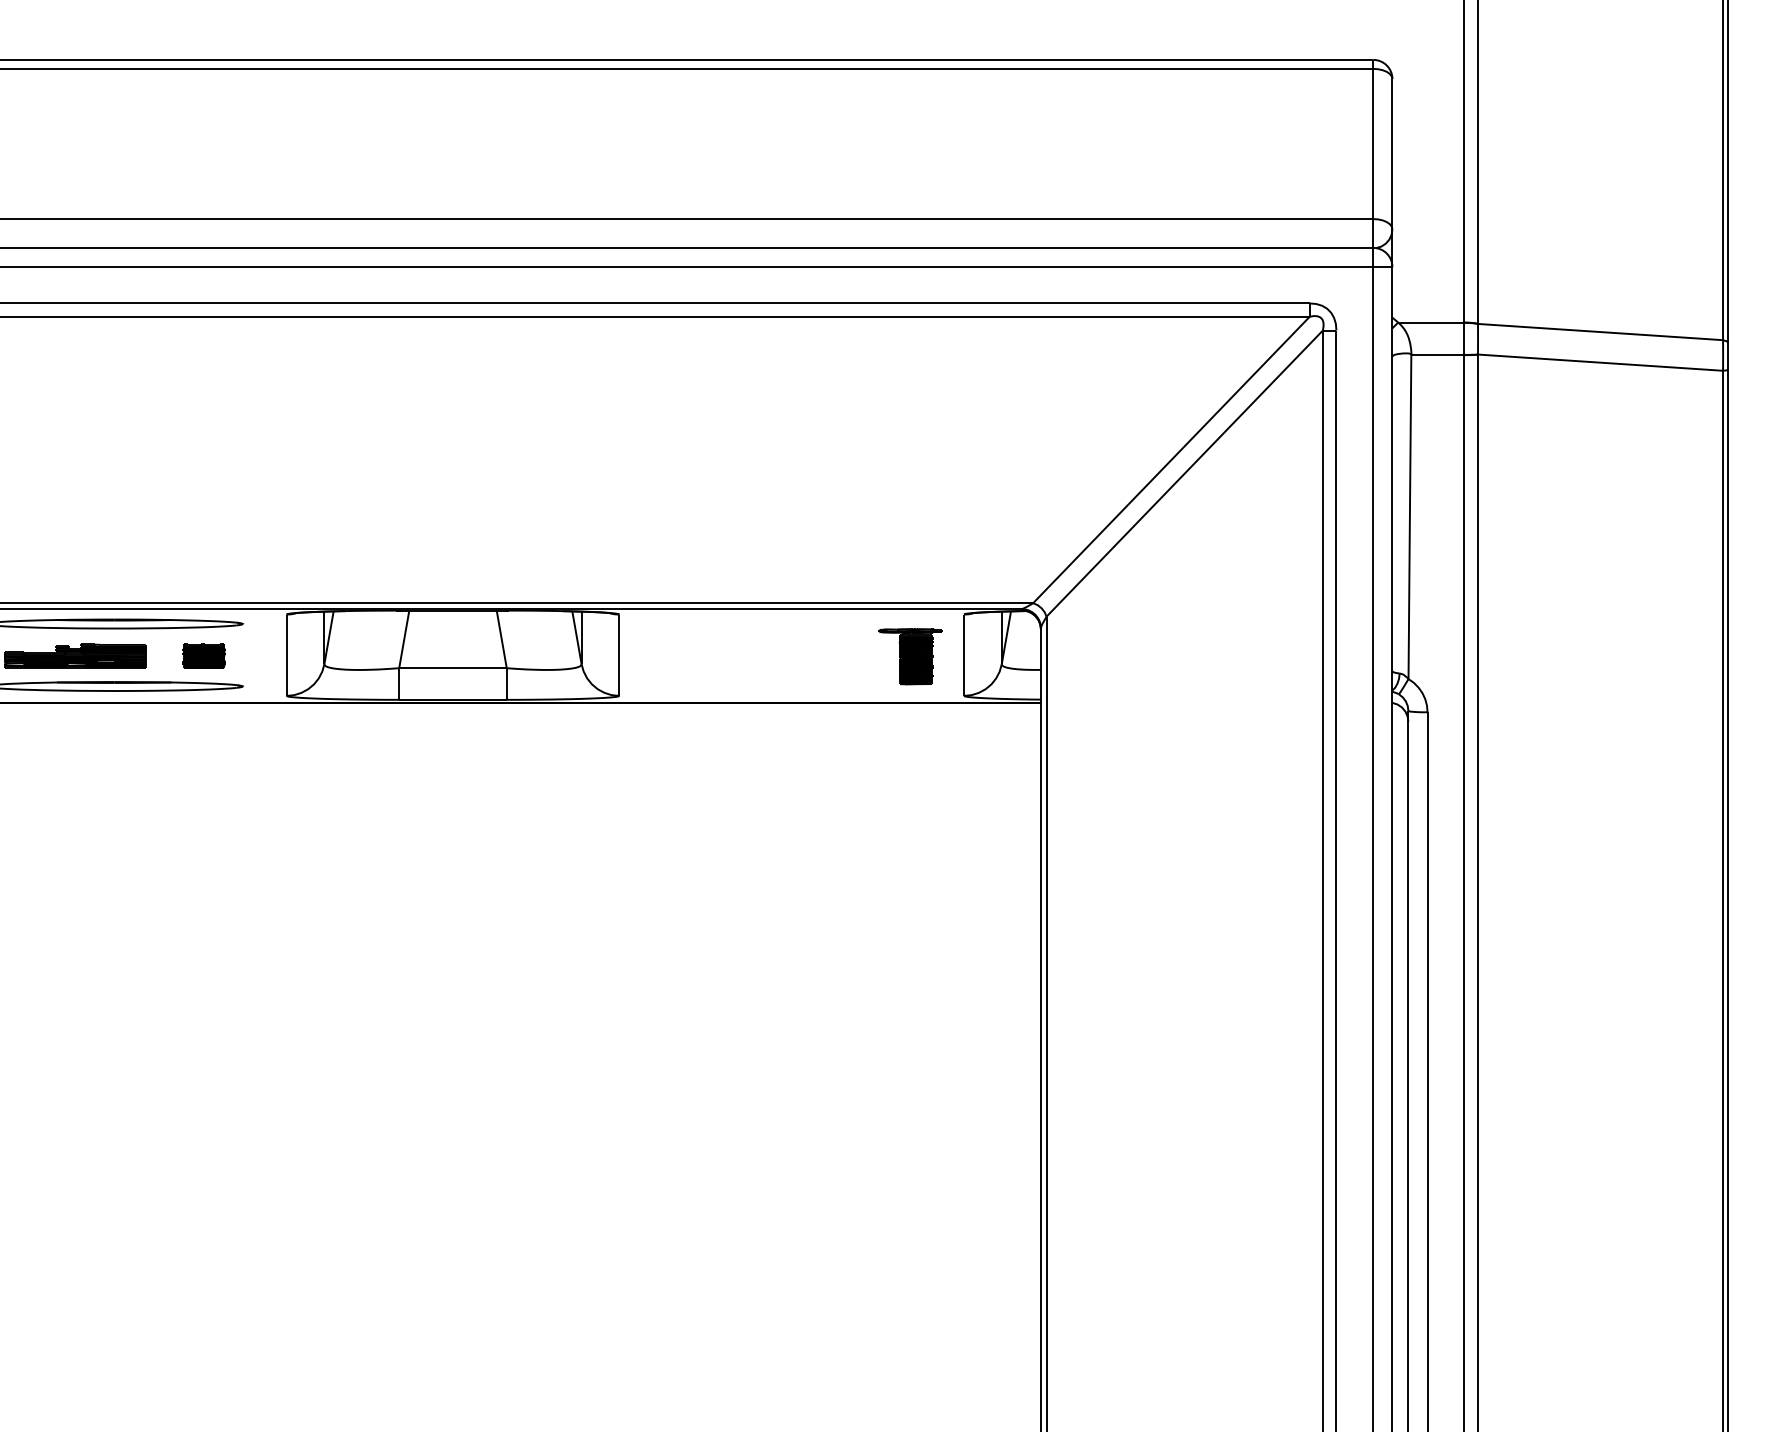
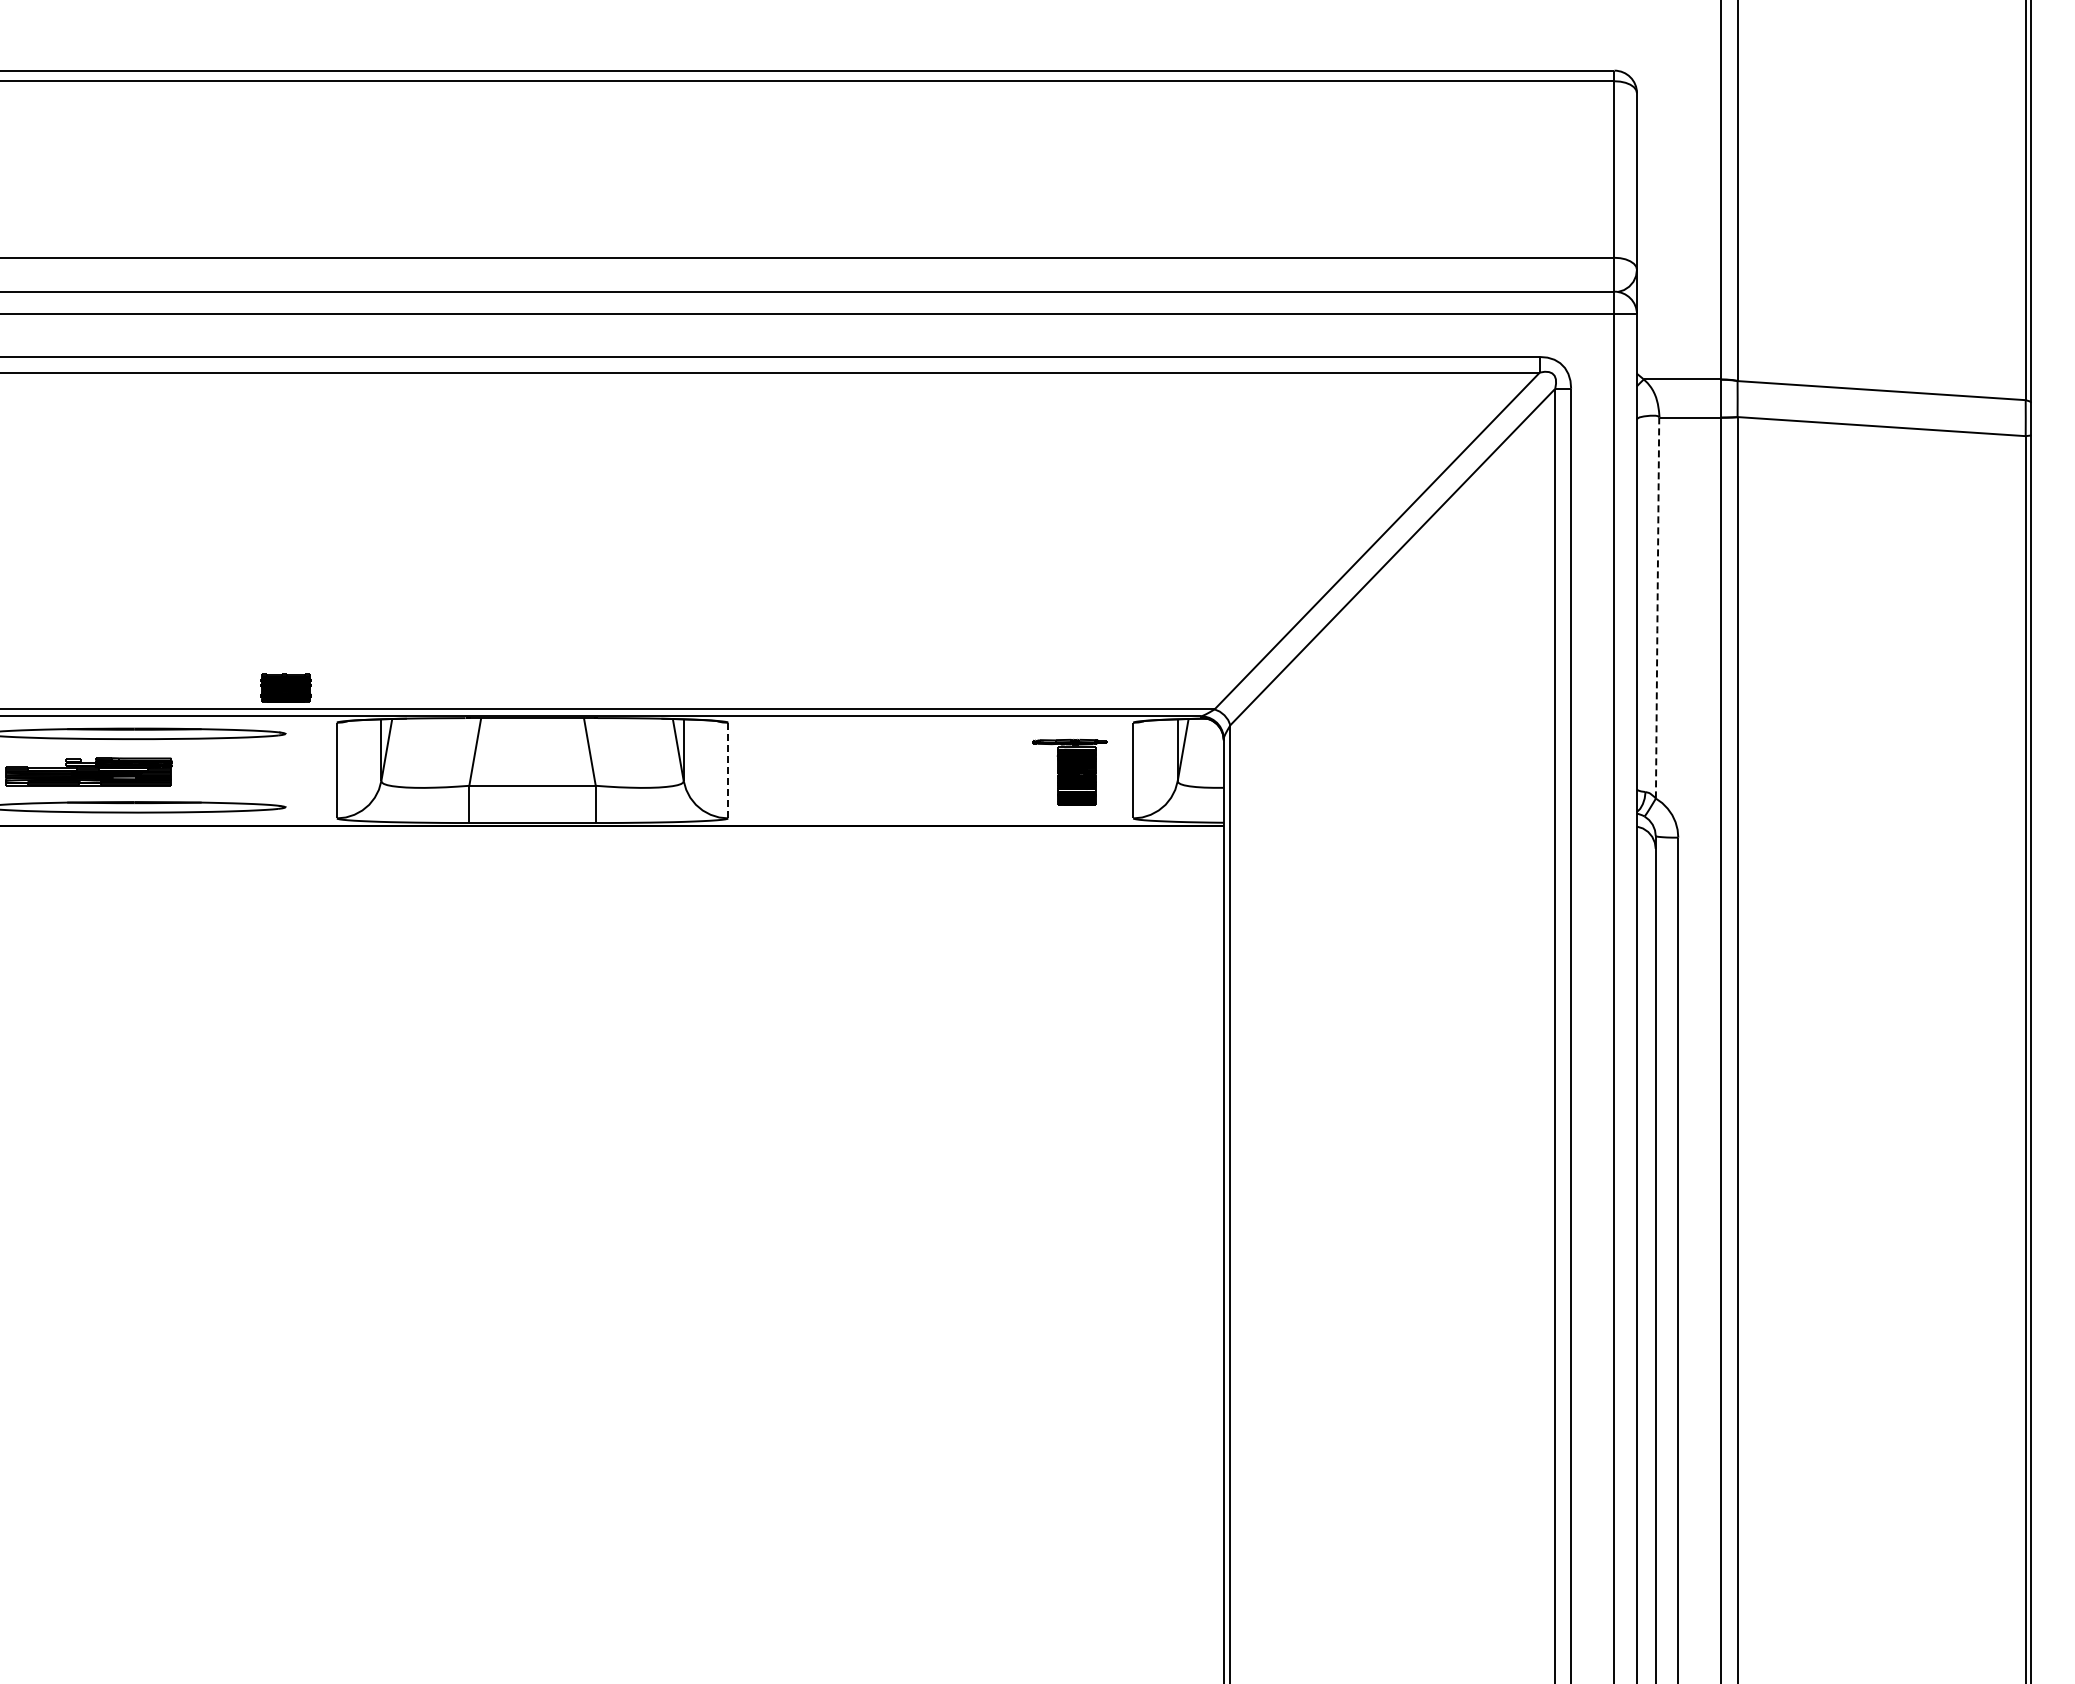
line: (1409, 517) -> (1657, 608), solid -> dashed
line: (619, 655) -> (728, 770), solid -> dashed
part: (203, 656) -> (285, 687), moved

